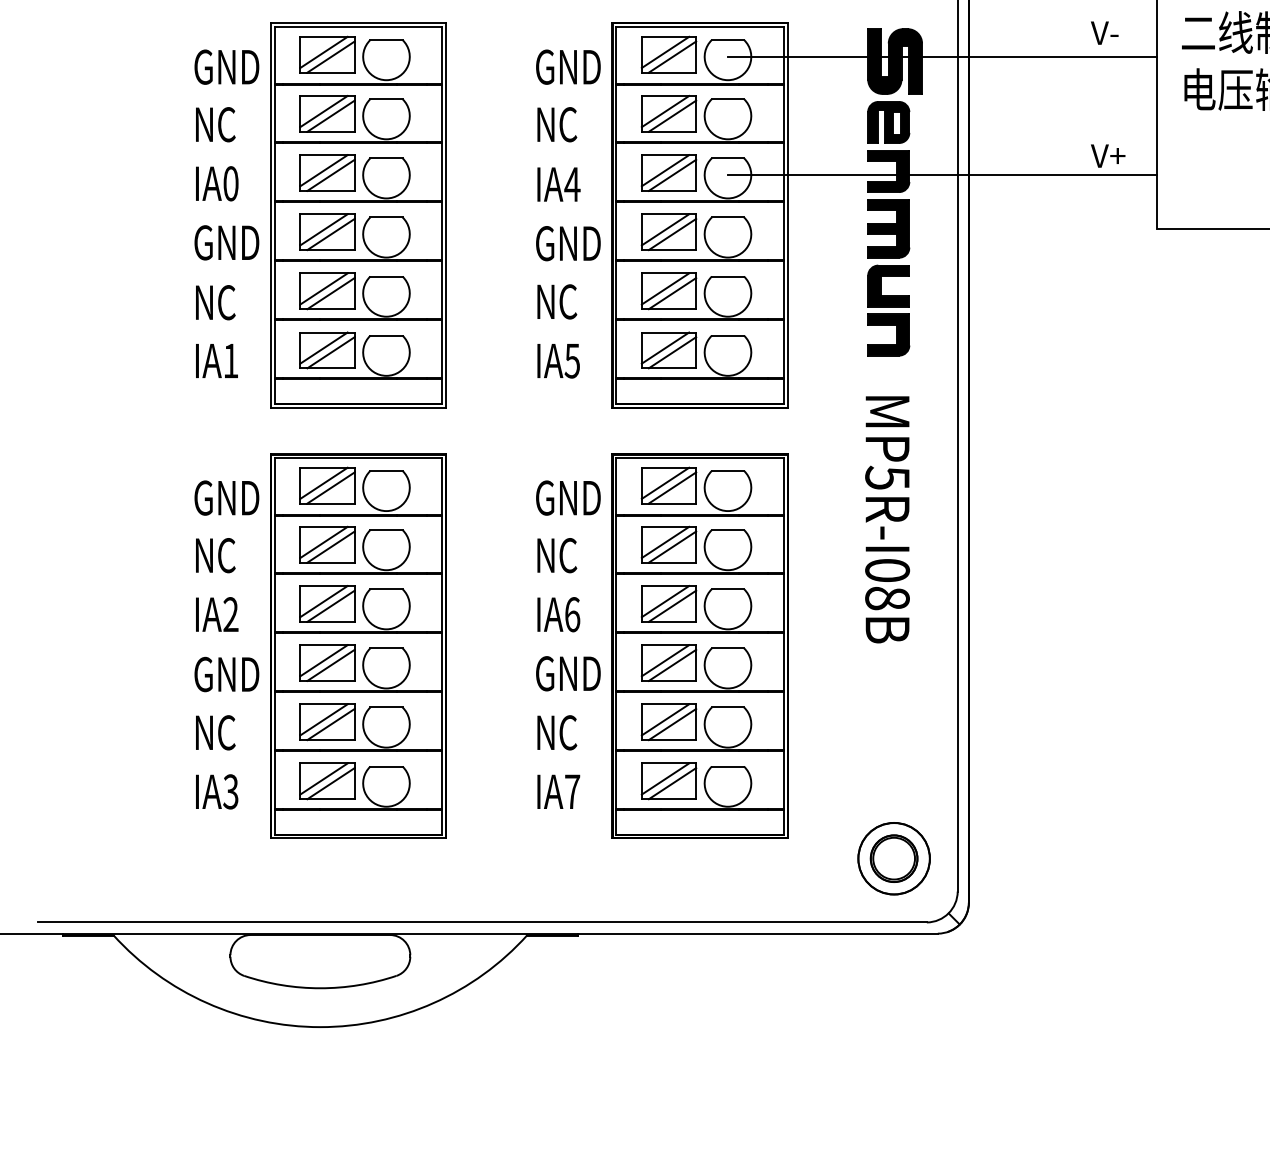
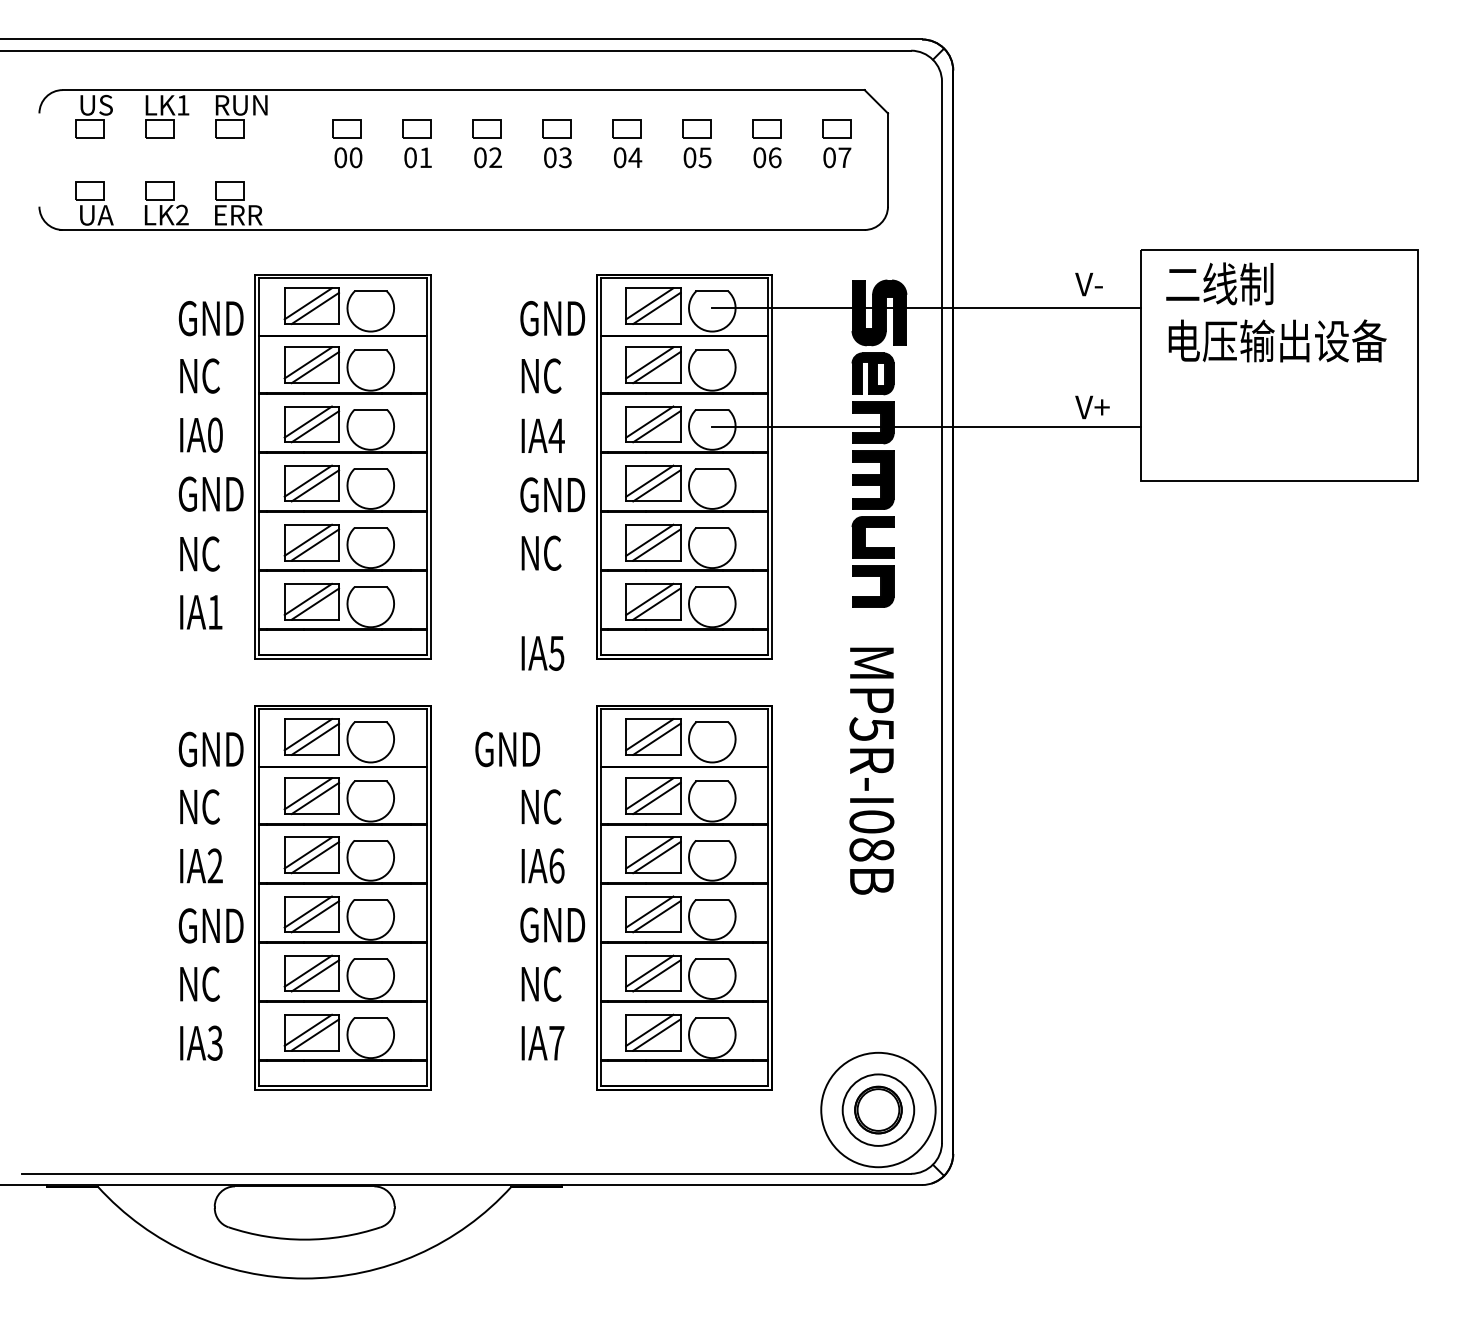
text: (558, 361) -> (542, 653), moved
text: (568, 498) -> (507, 749), moved
circle: (894, 858) -> (878, 1109), size x1.6

